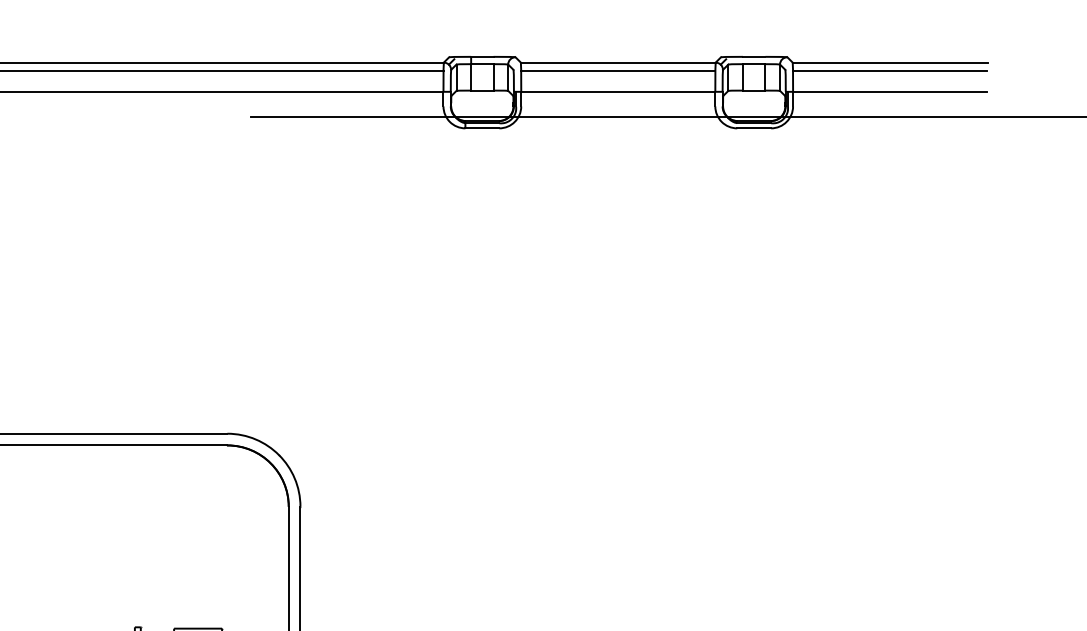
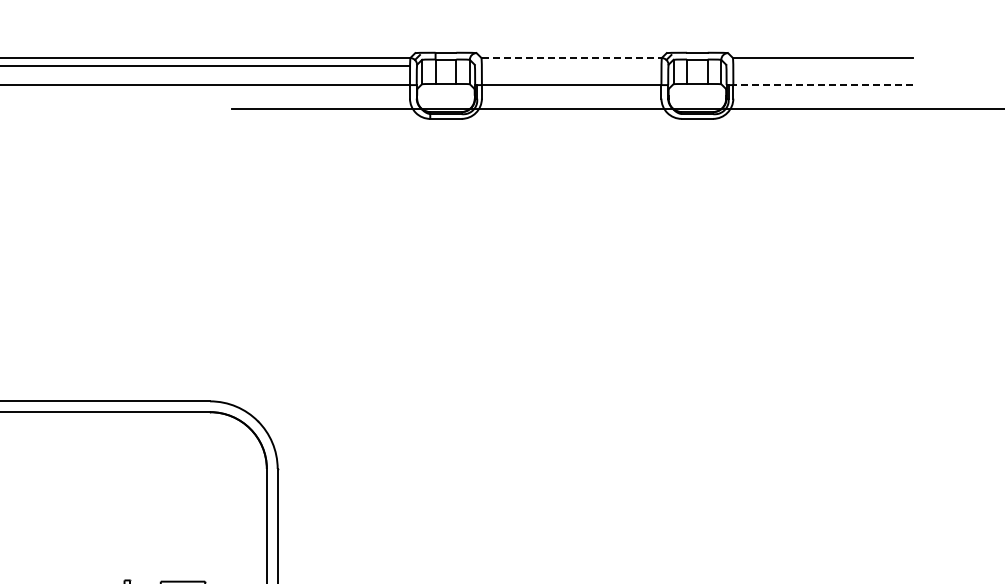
line: (619, 63) -> (572, 58), solid -> dashed
line: (618, 71) -> (571, 66), removed
line: (889, 71) -> (822, 66), removed
line: (890, 92) -> (823, 85), solid -> dashed

